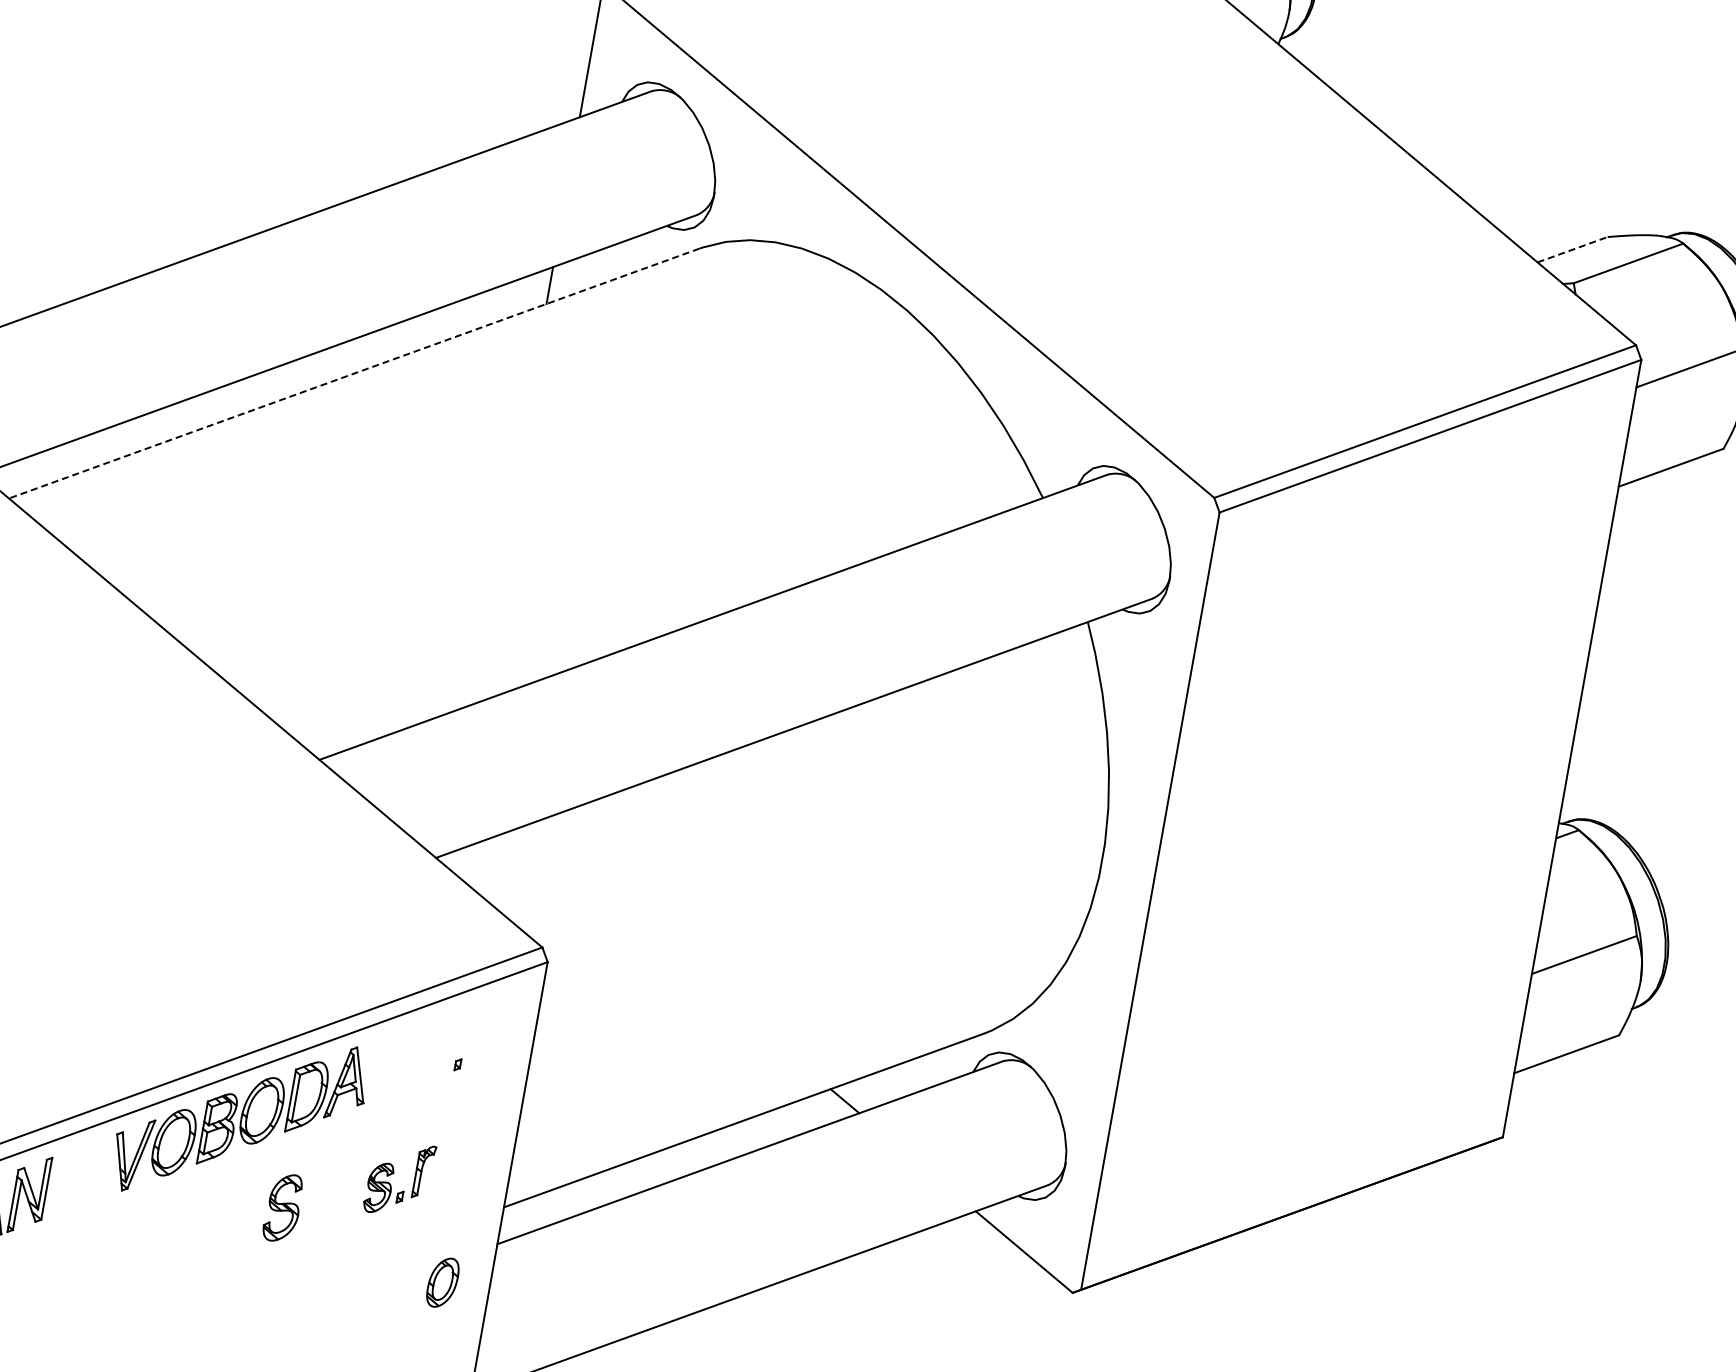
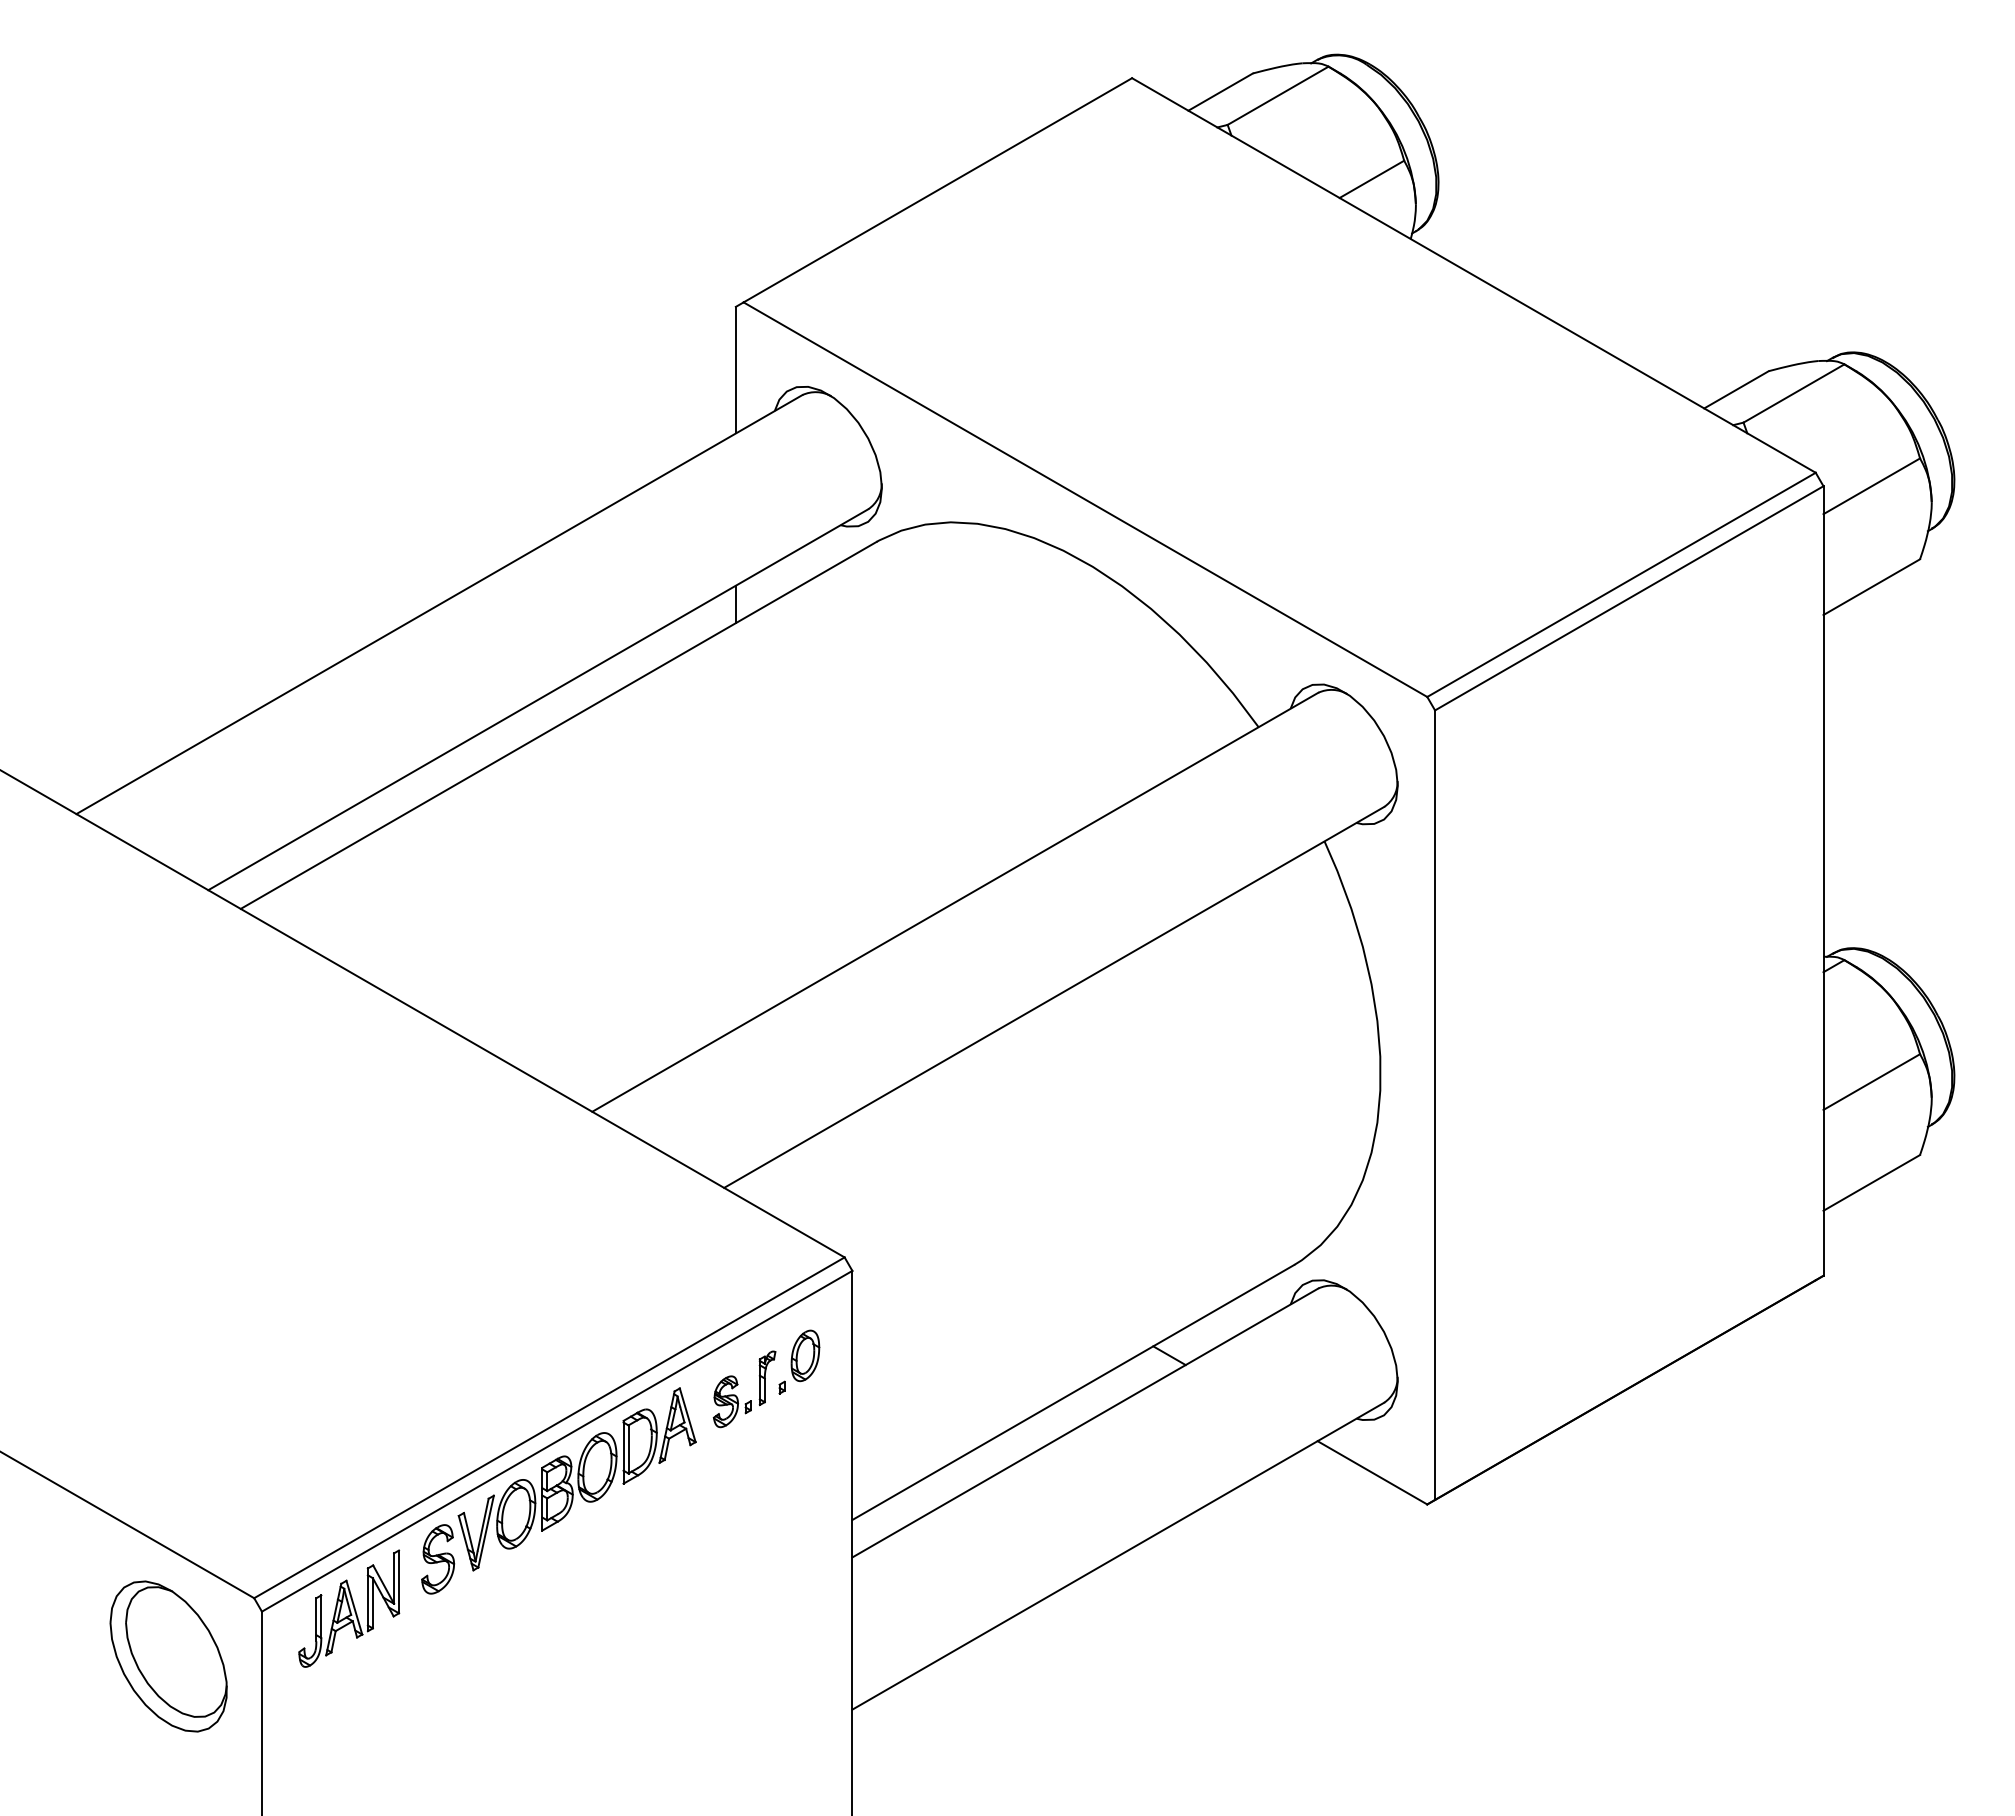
line: (1572, 249) -> (1736, 389), dashed -> solid
line: (353, 373) -> (558, 725), dashed -> solid
part: (394, 1173) -> (738, 1384), moved
part: (283, 1208) -> (438, 1559), moved
part: (443, 1282) -> (805, 1355), moved

